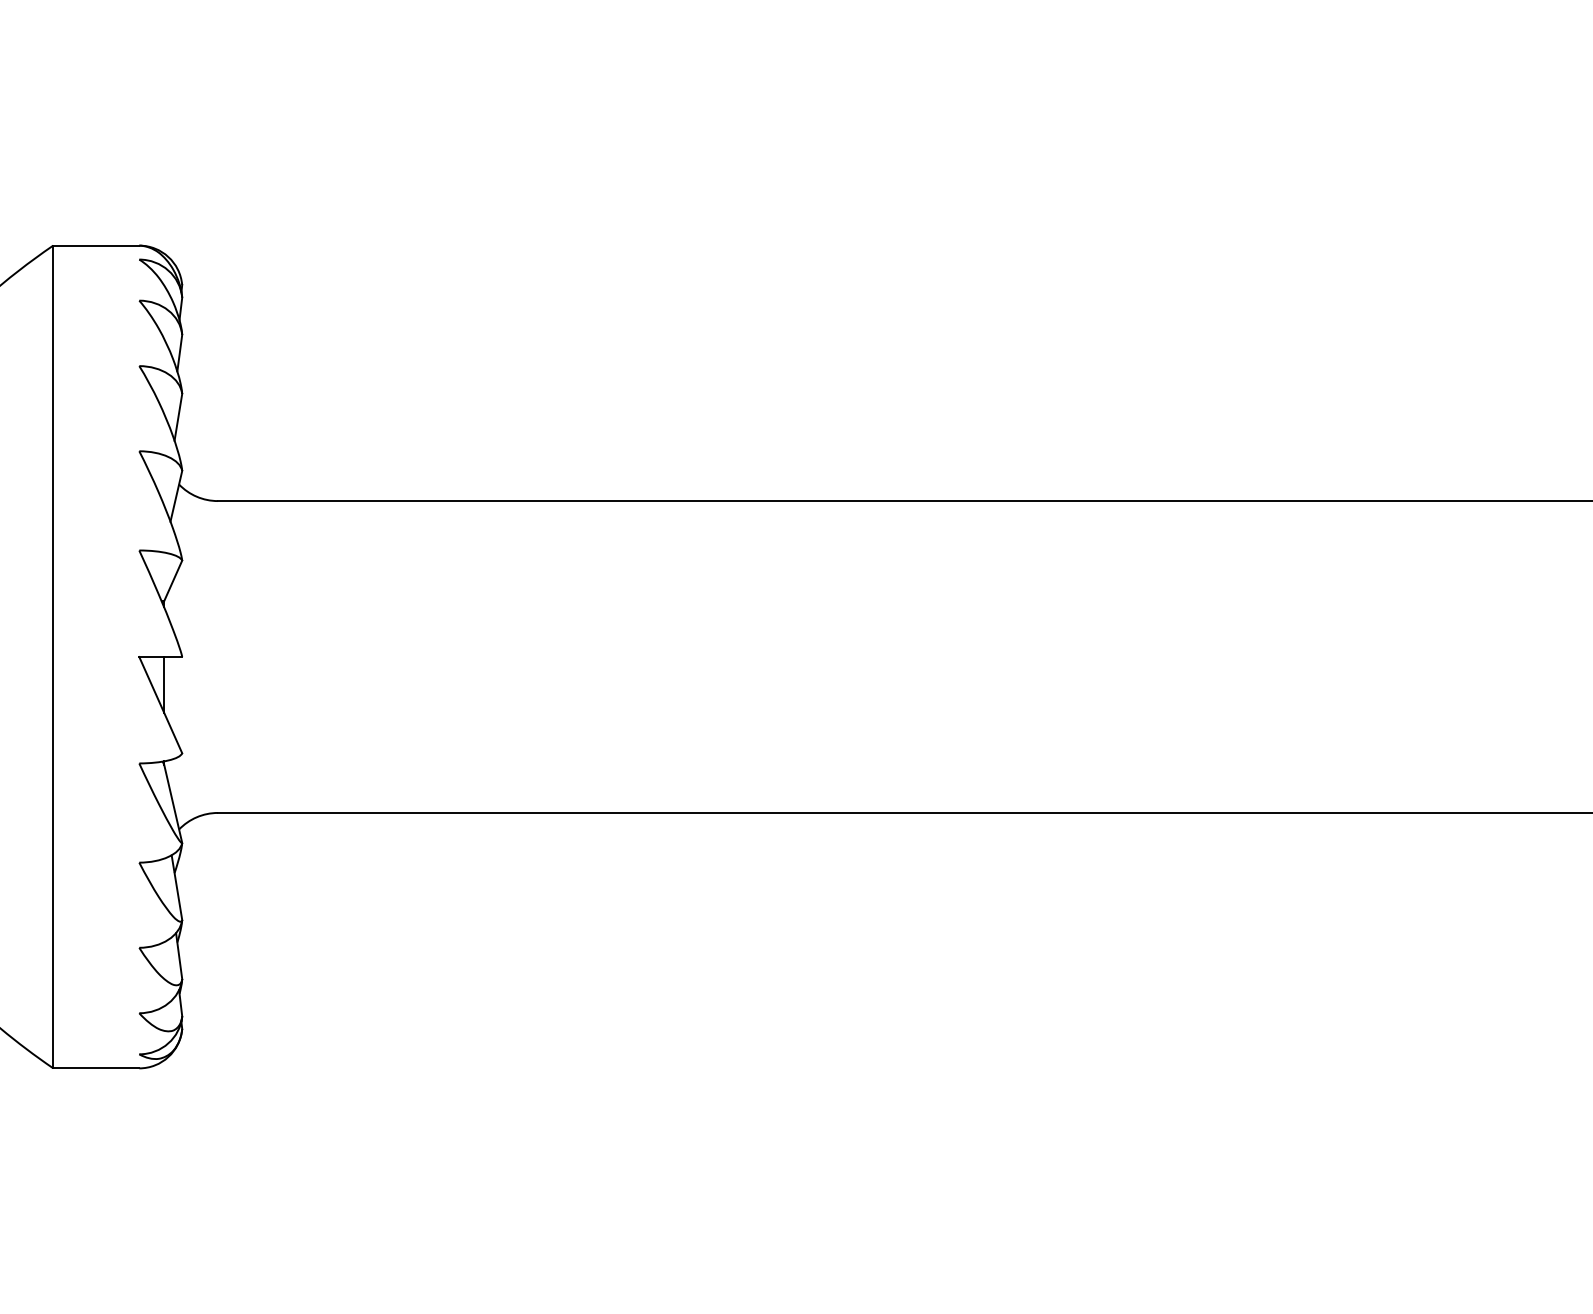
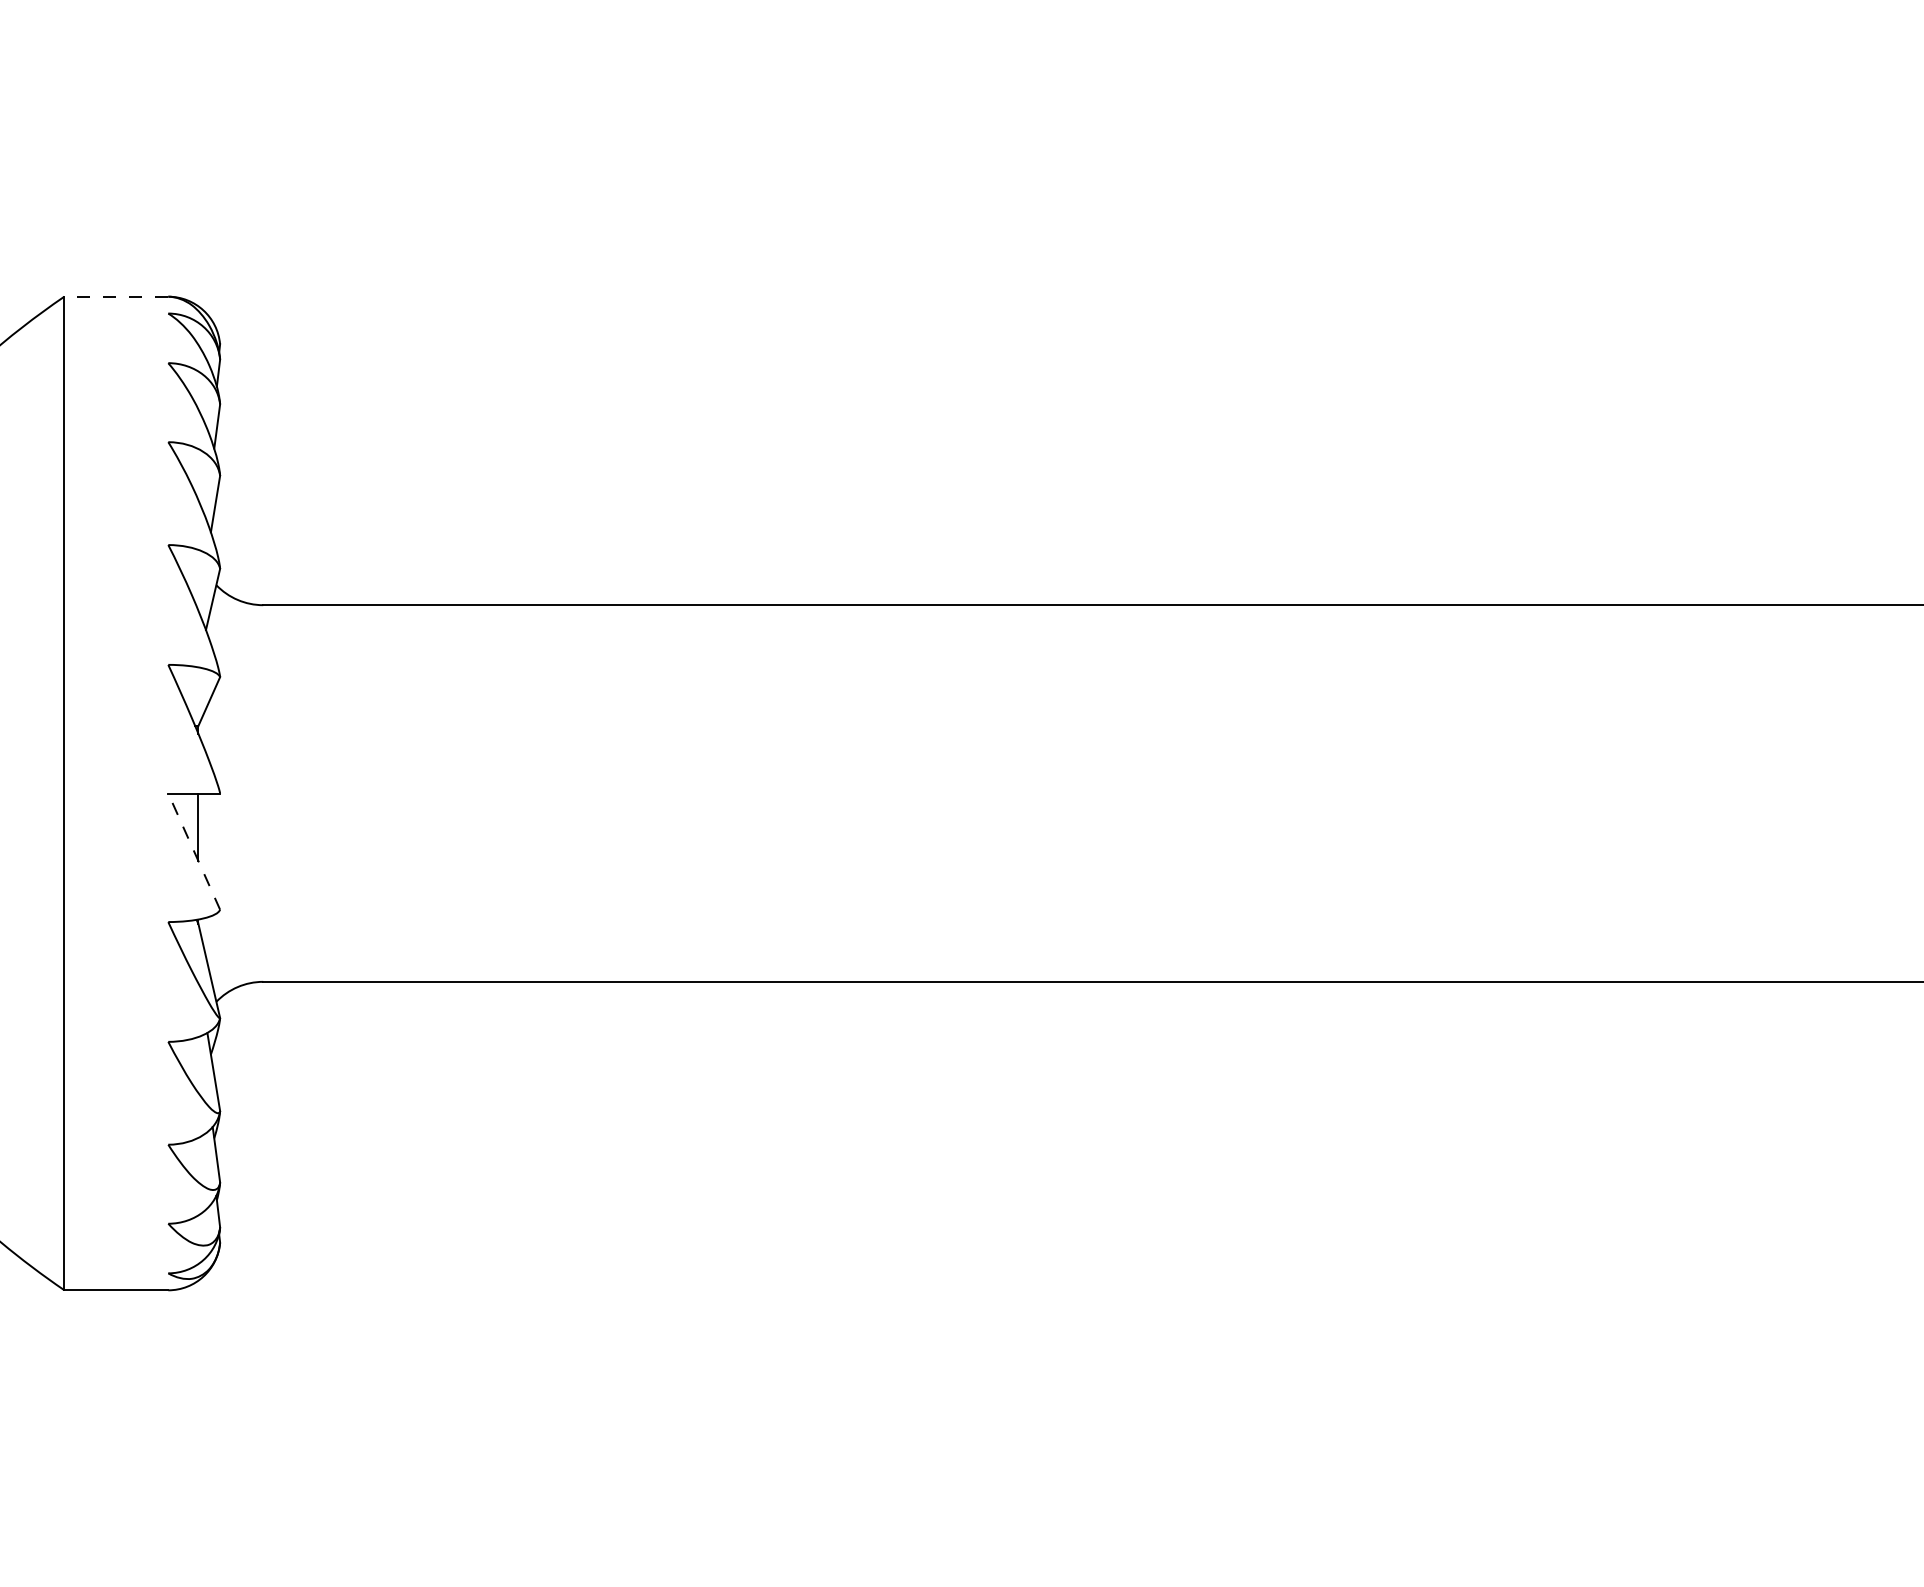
line: (95, 245) -> (115, 296), solid -> dashed
line: (160, 705) -> (193, 852), solid -> dashed

